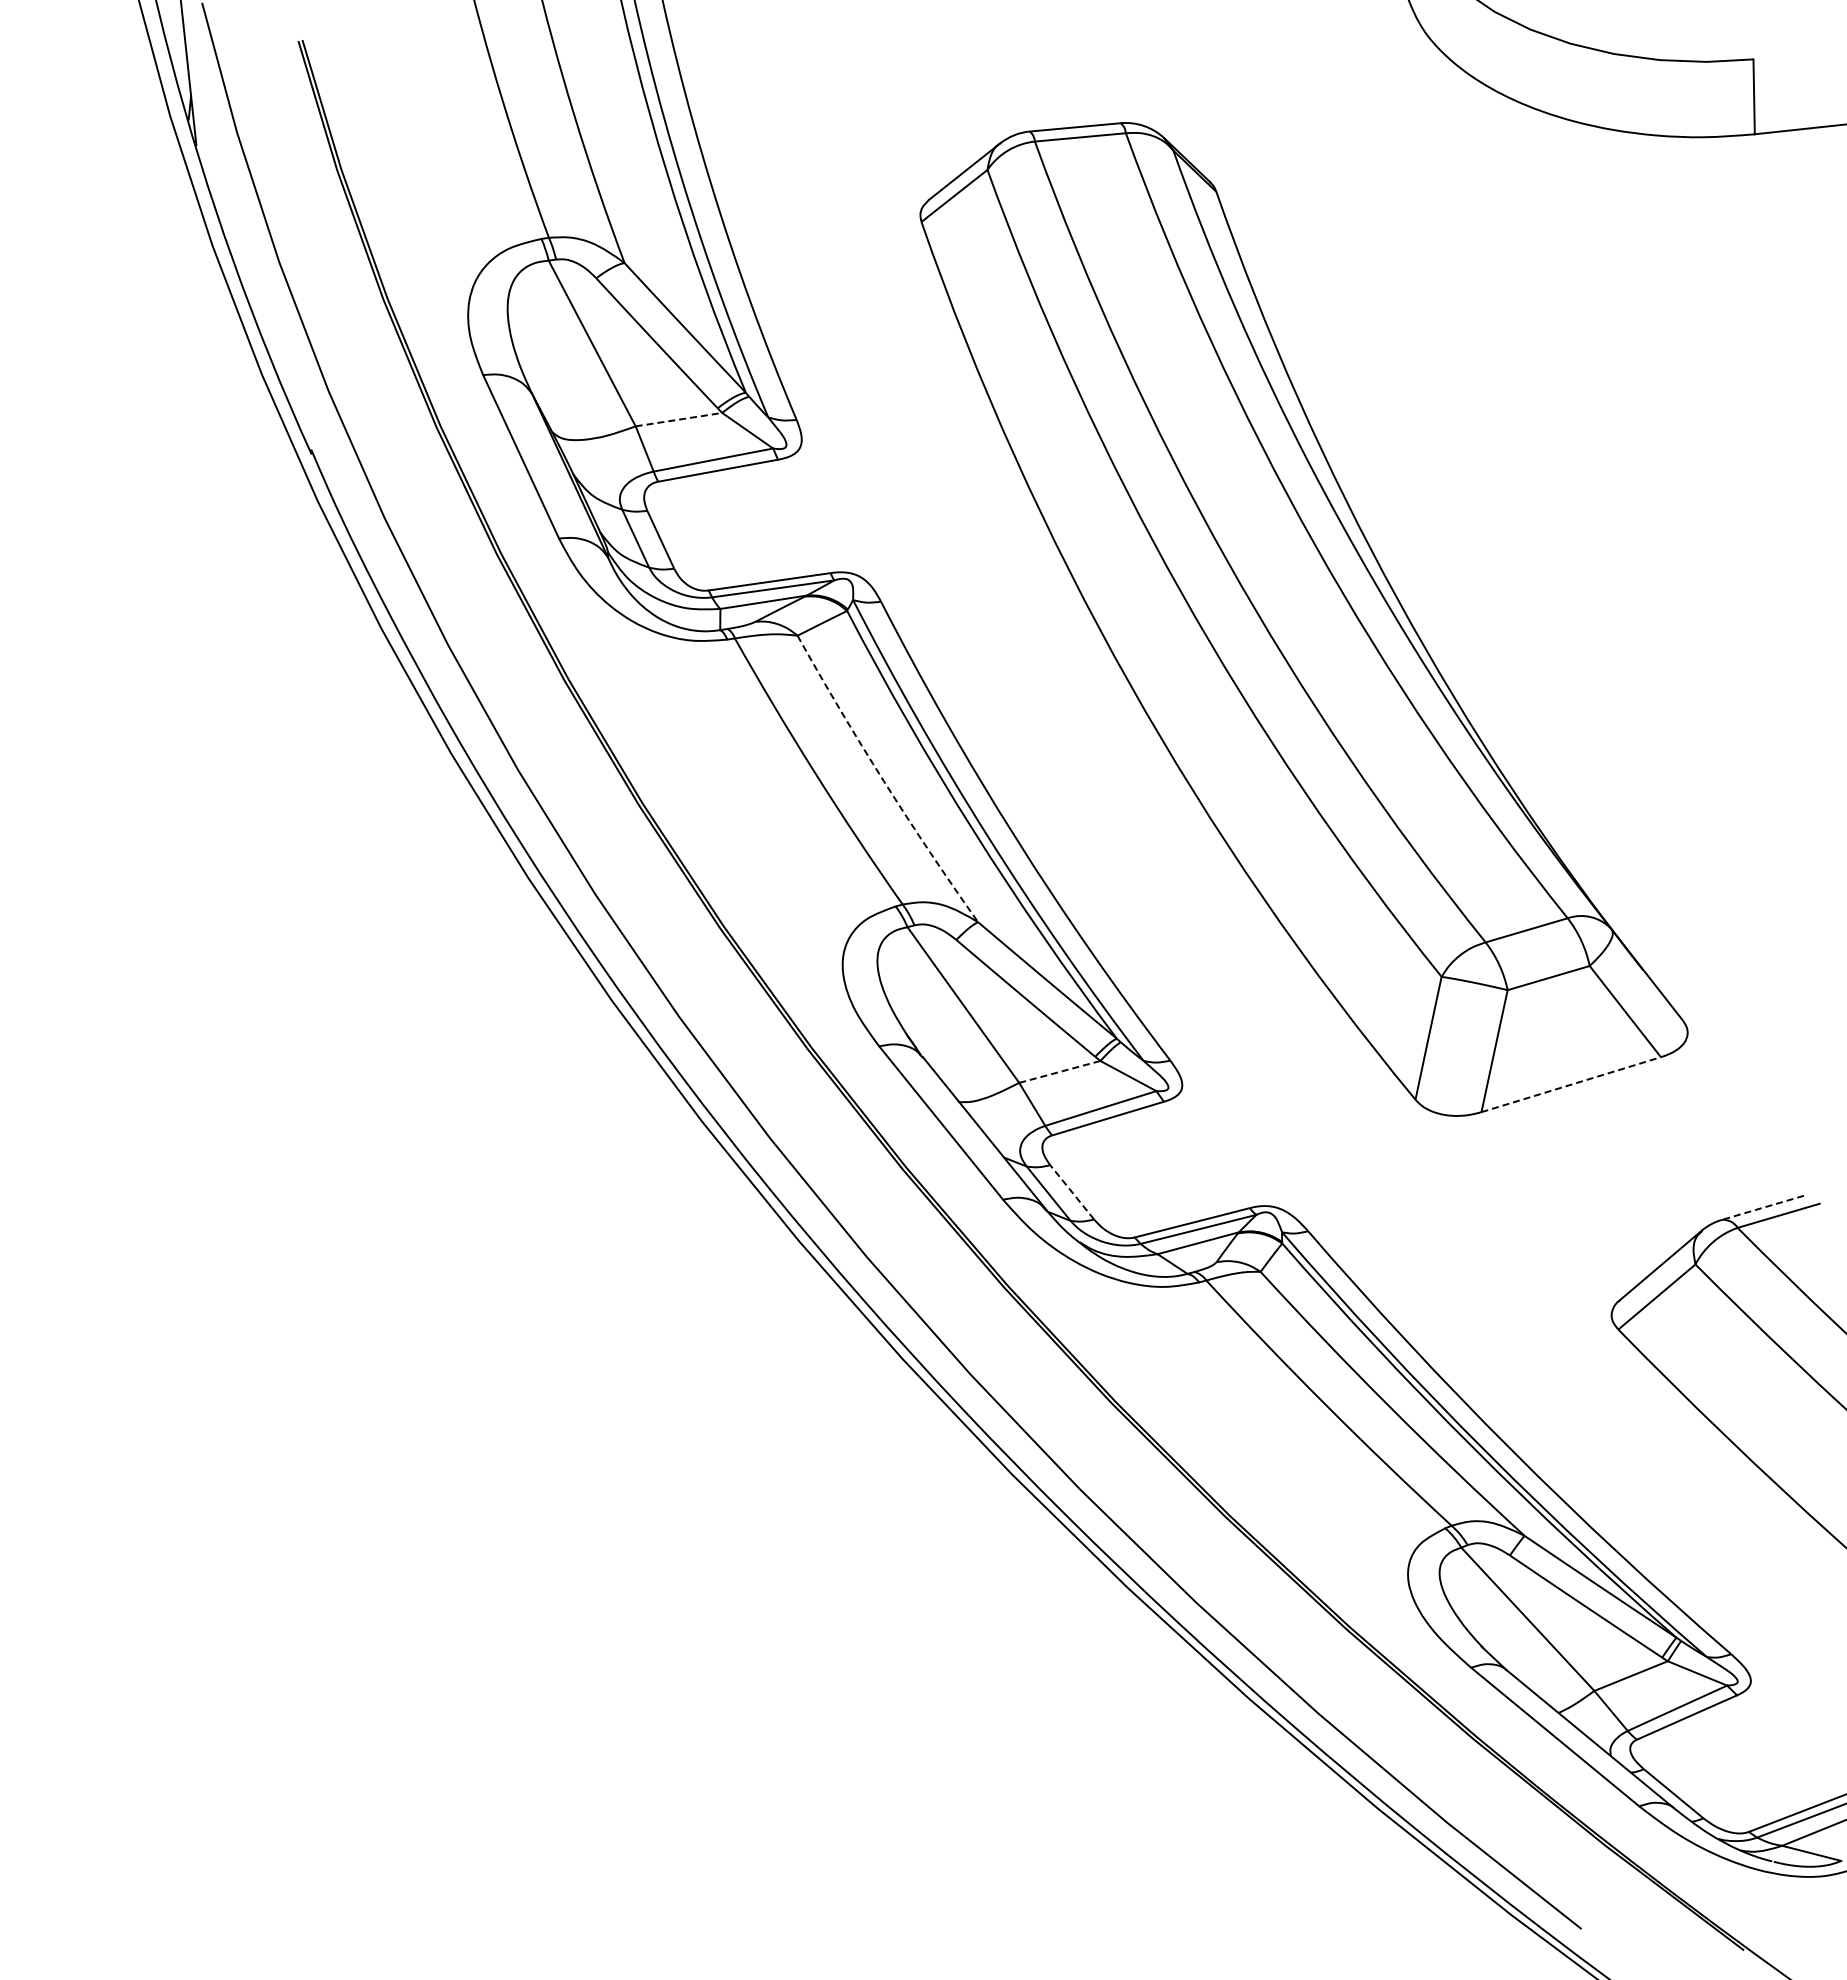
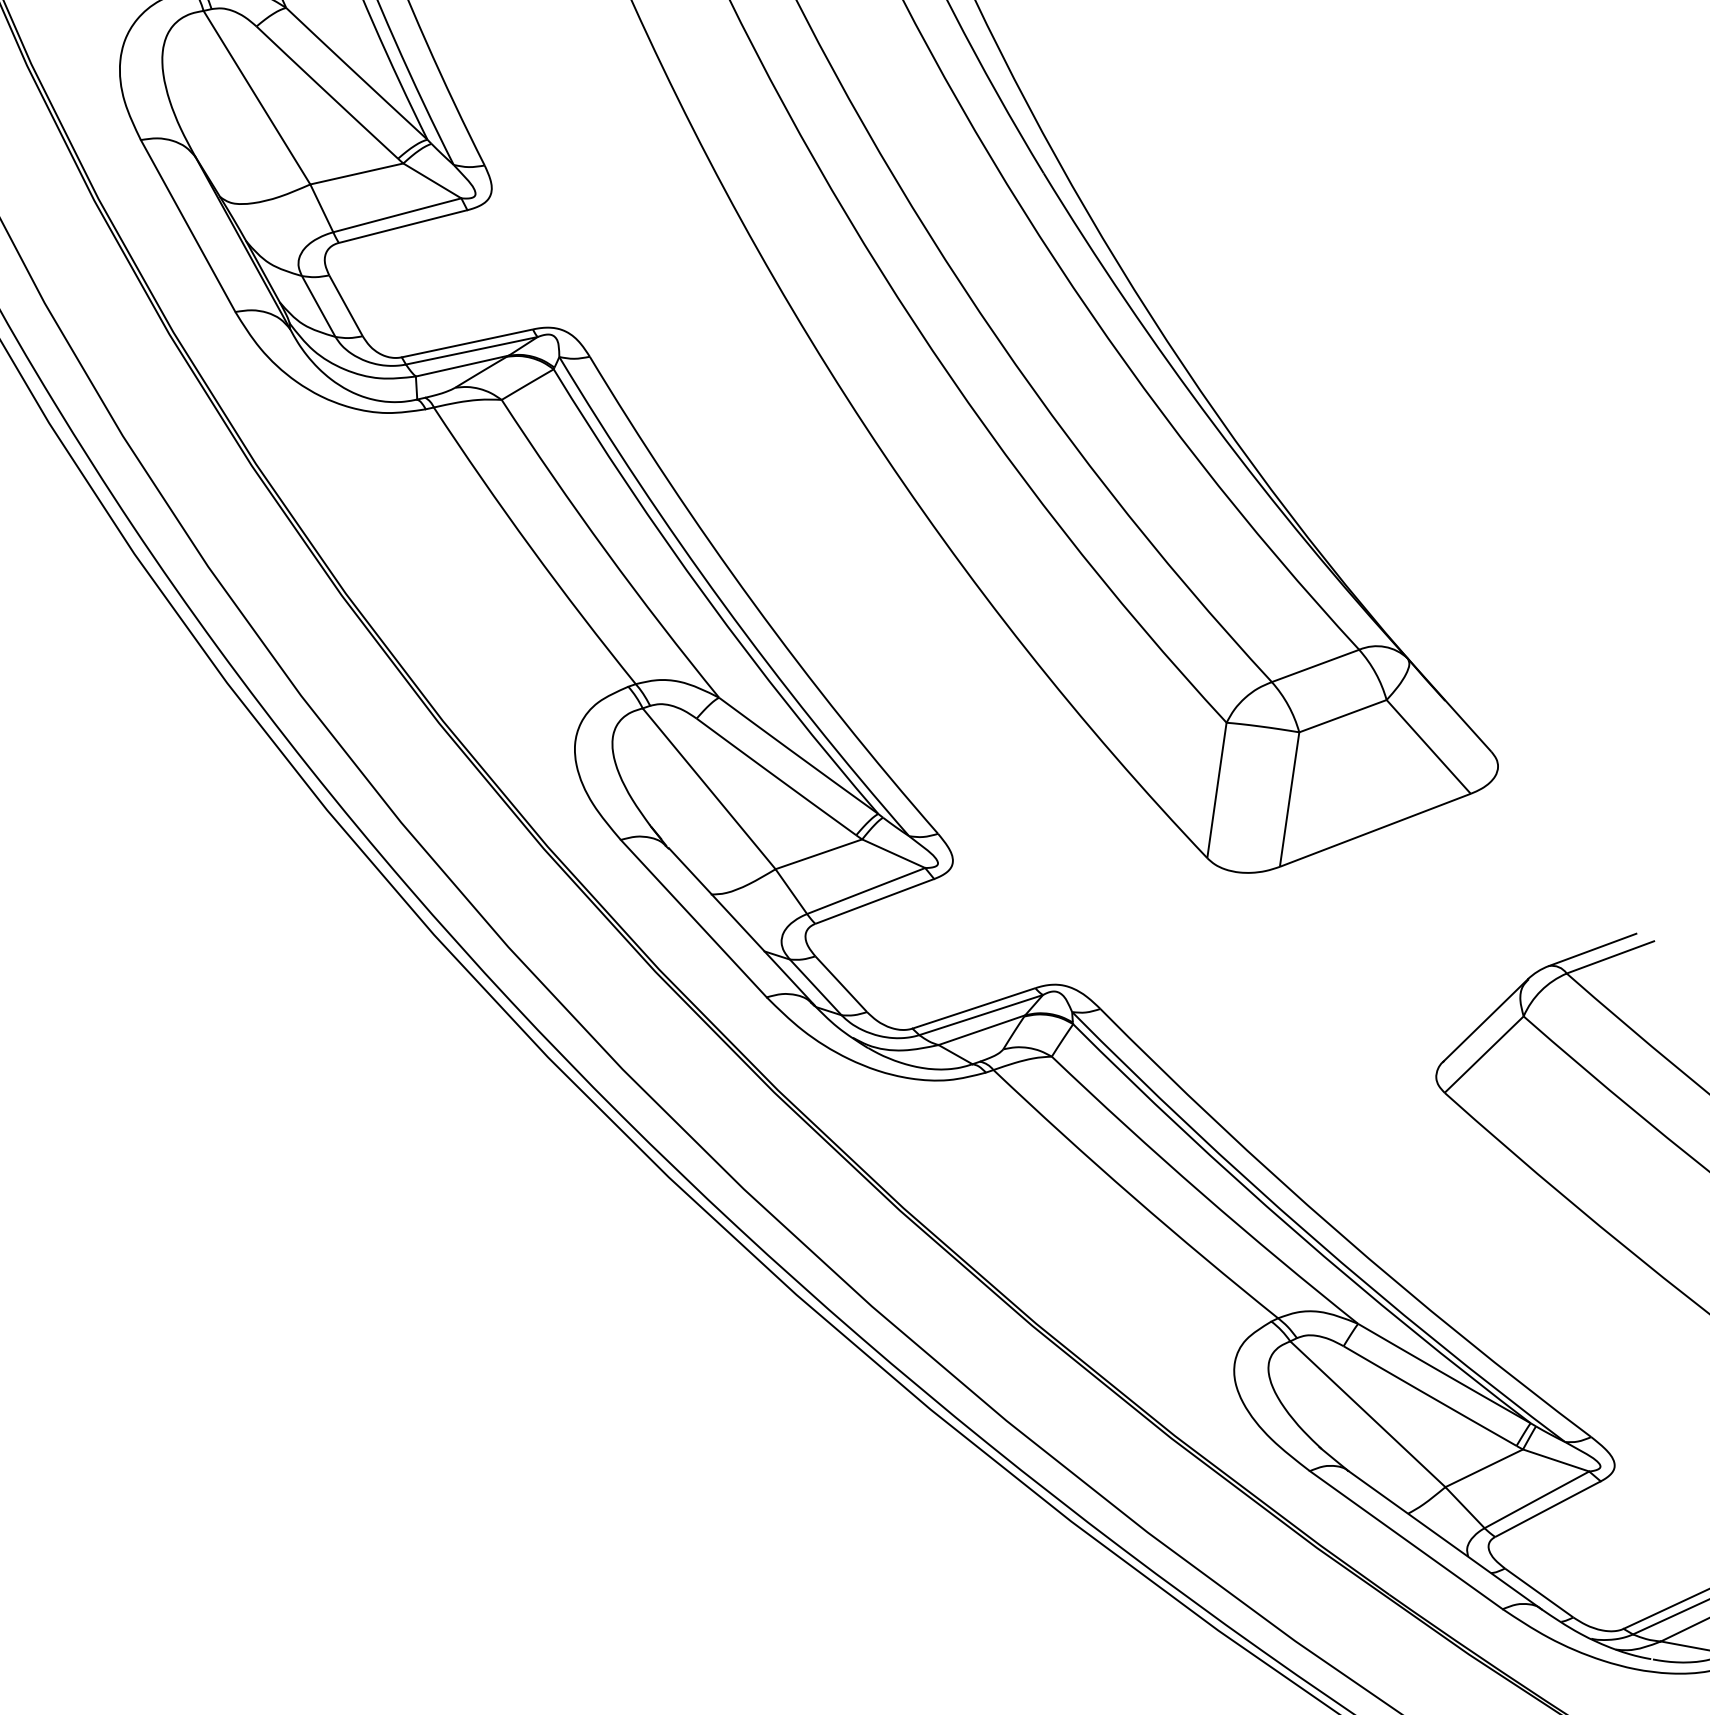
line: (678, 419) -> (356, 173), dashed -> solid
arc: (884, 781) -> (606, 551), dashed -> solid
line: (1060, 1071) -> (819, 853), dashed -> solid
line: (1571, 1084) -> (1375, 830), dashed -> solid
line: (1072, 1192) -> (841, 984), dashed -> solid
line: (1762, 1207) -> (1592, 949), dashed -> solid

